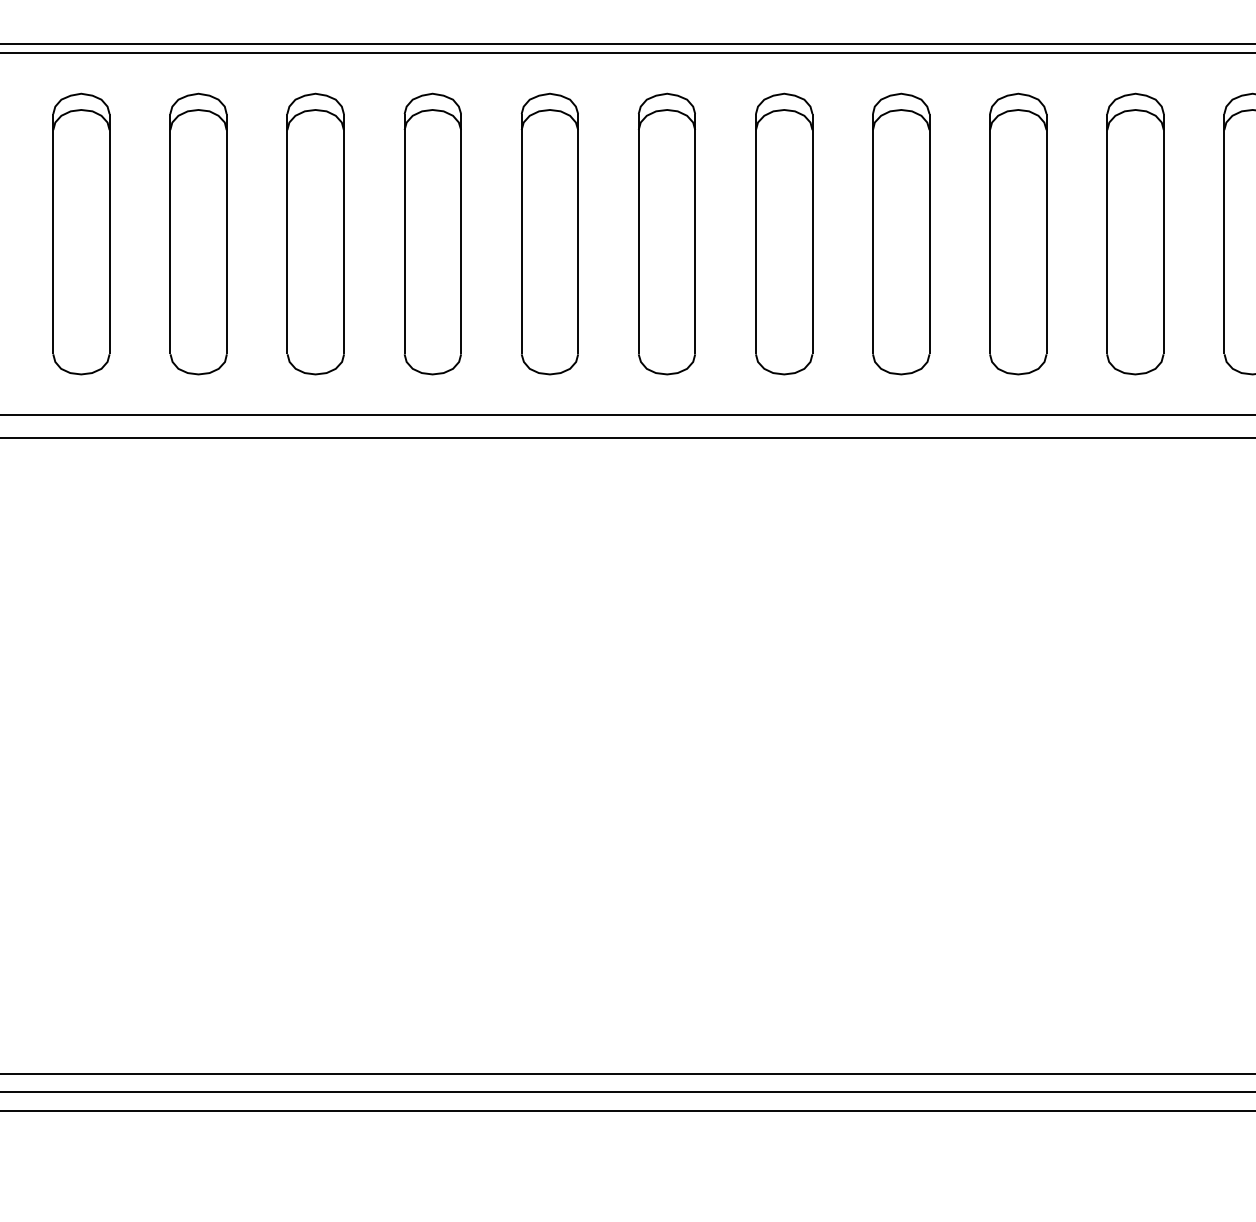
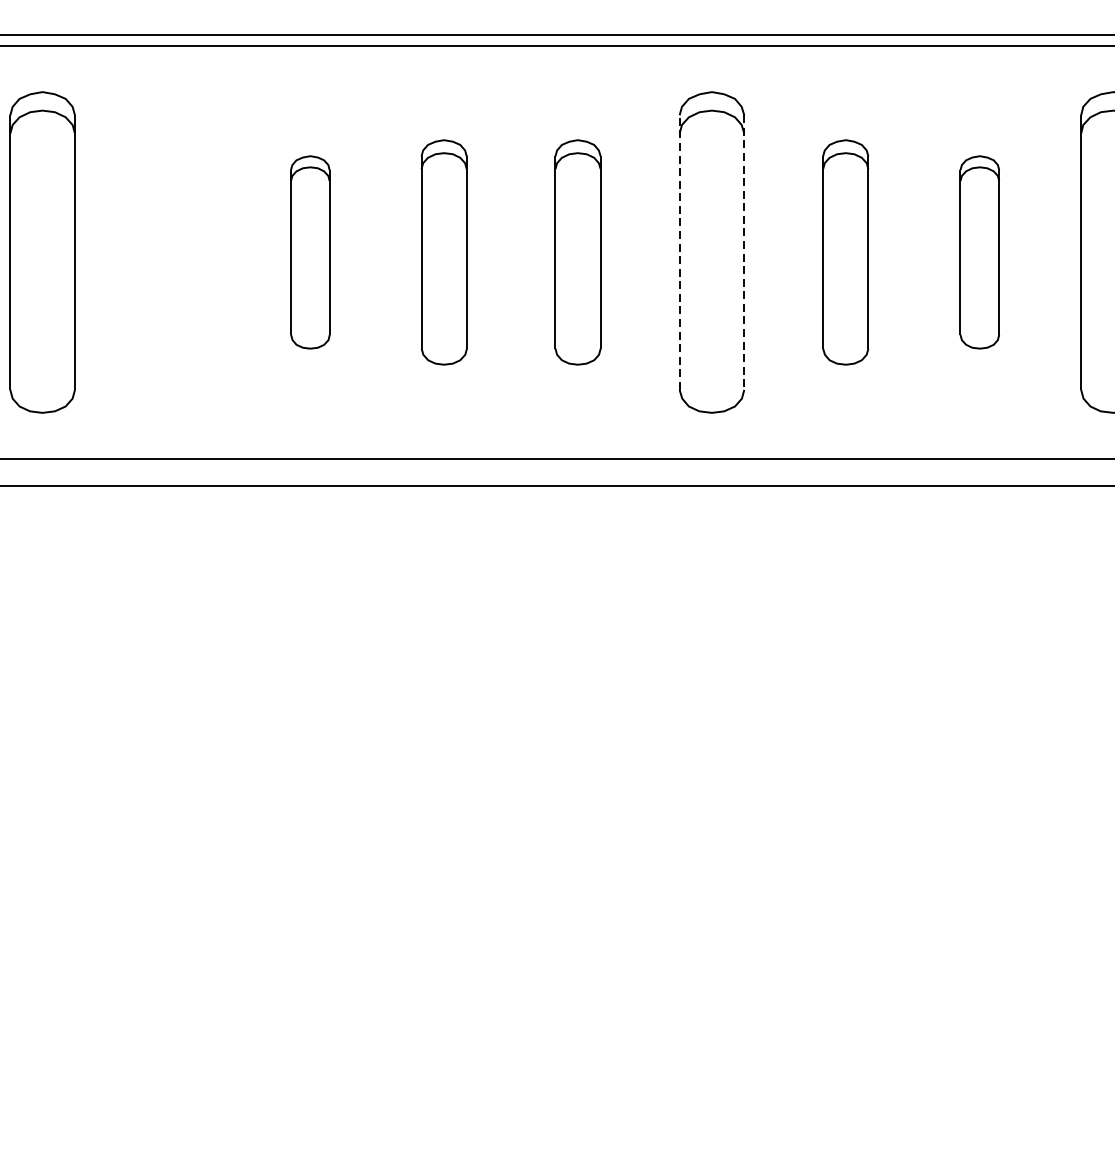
part: (81, 233) -> (176, 251), removed
part: (198, 233) -> (310, 251), size x0.6
part: (315, 233) -> (444, 251), size x0.7
part: (432, 233) -> (577, 251), size x0.7
line: (521, 233) -> (679, 251), solid -> dashed
part: (666, 233) -> (845, 251), size x0.7
part: (784, 233) -> (980, 251), size x0.6
line: (578, 234) -> (744, 252), solid -> dashed

